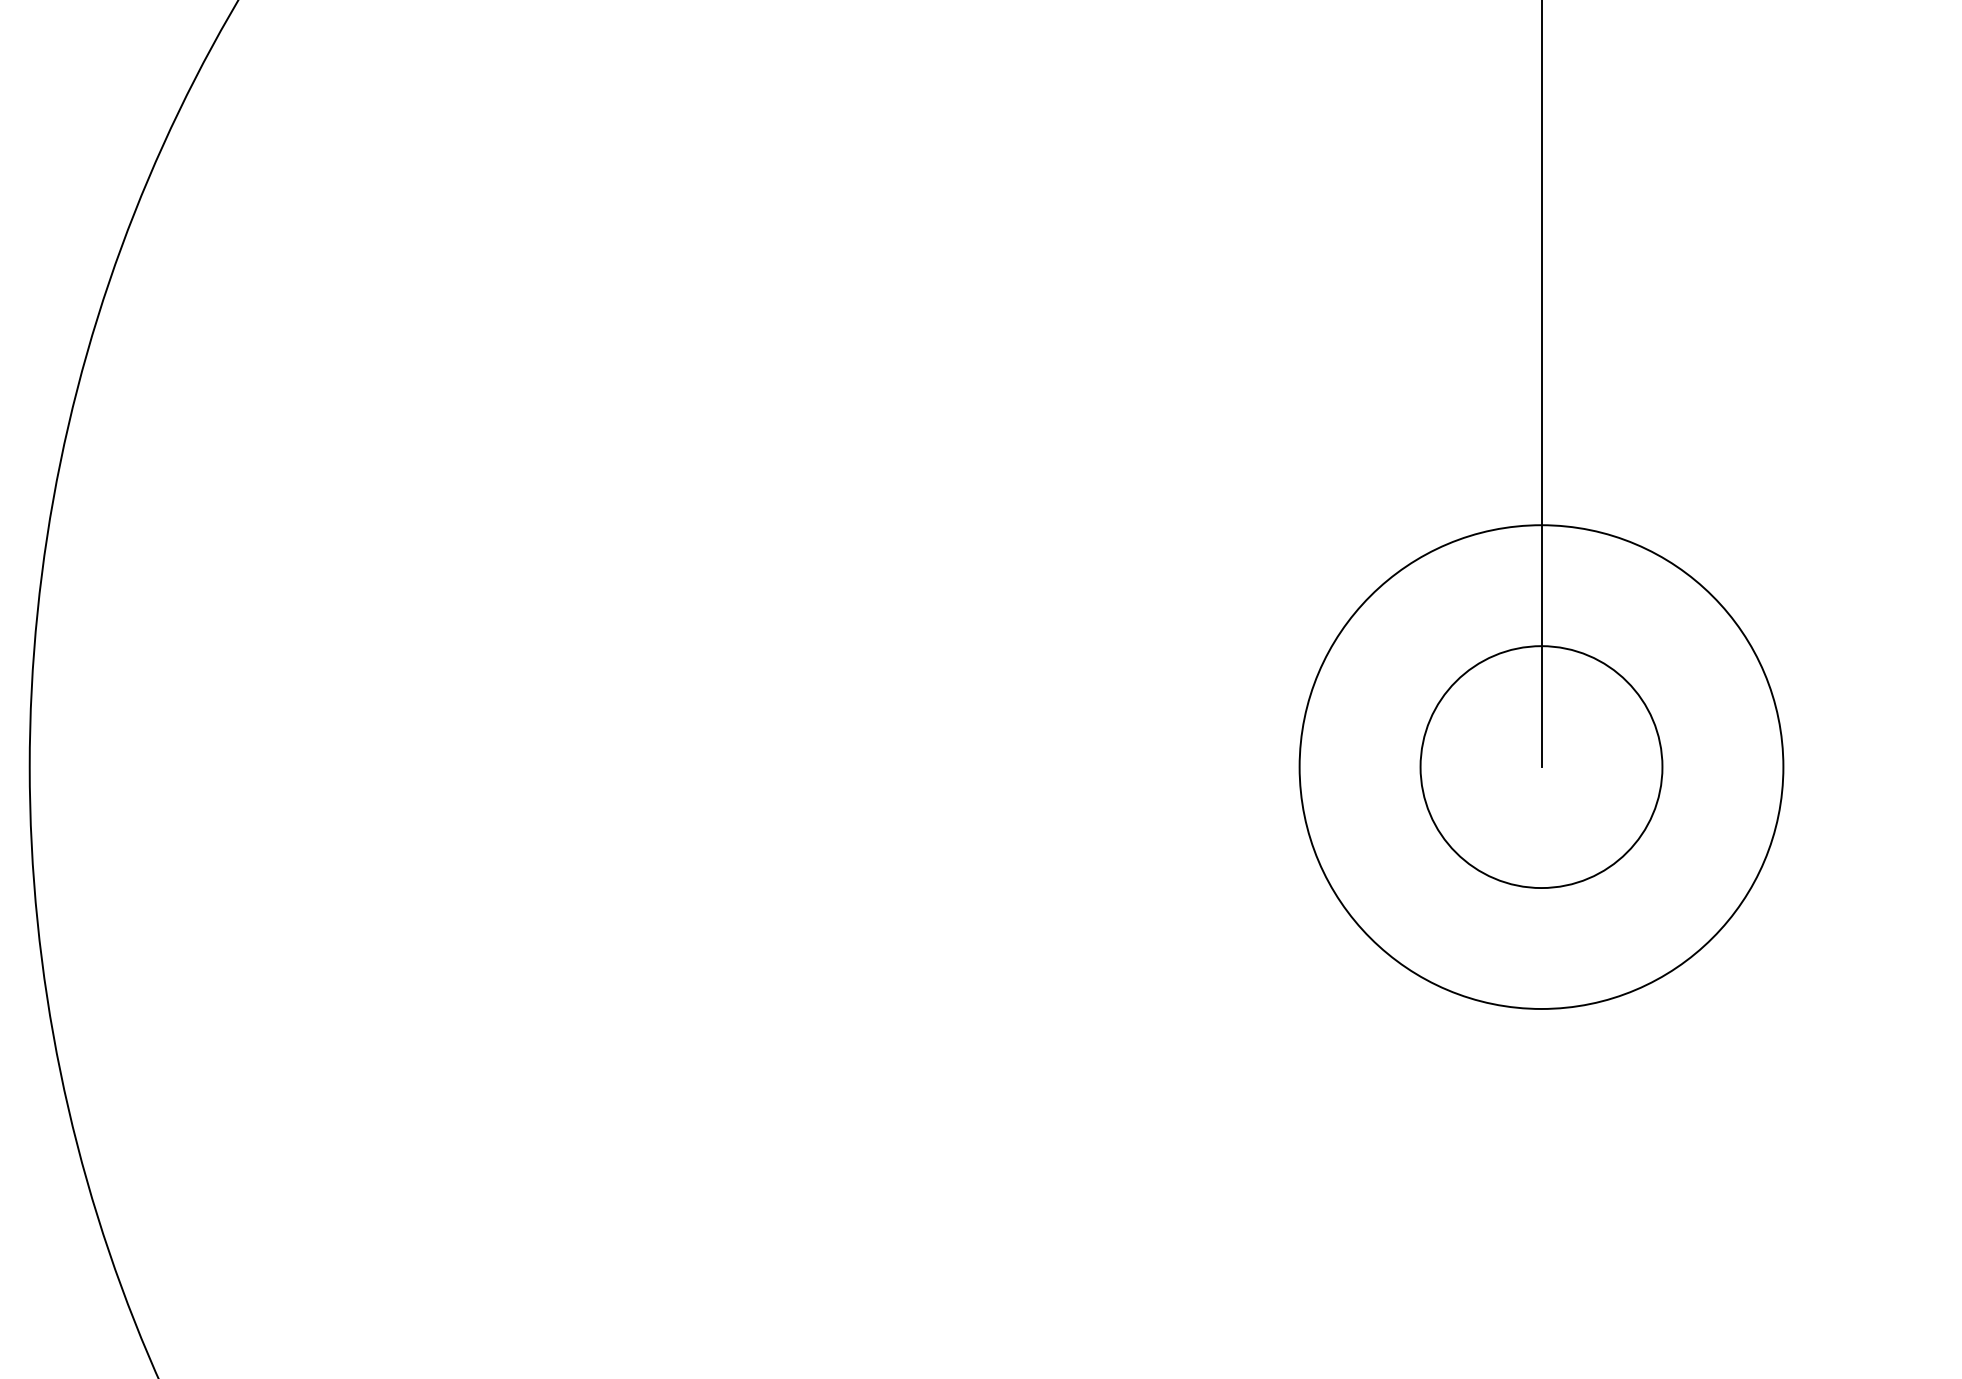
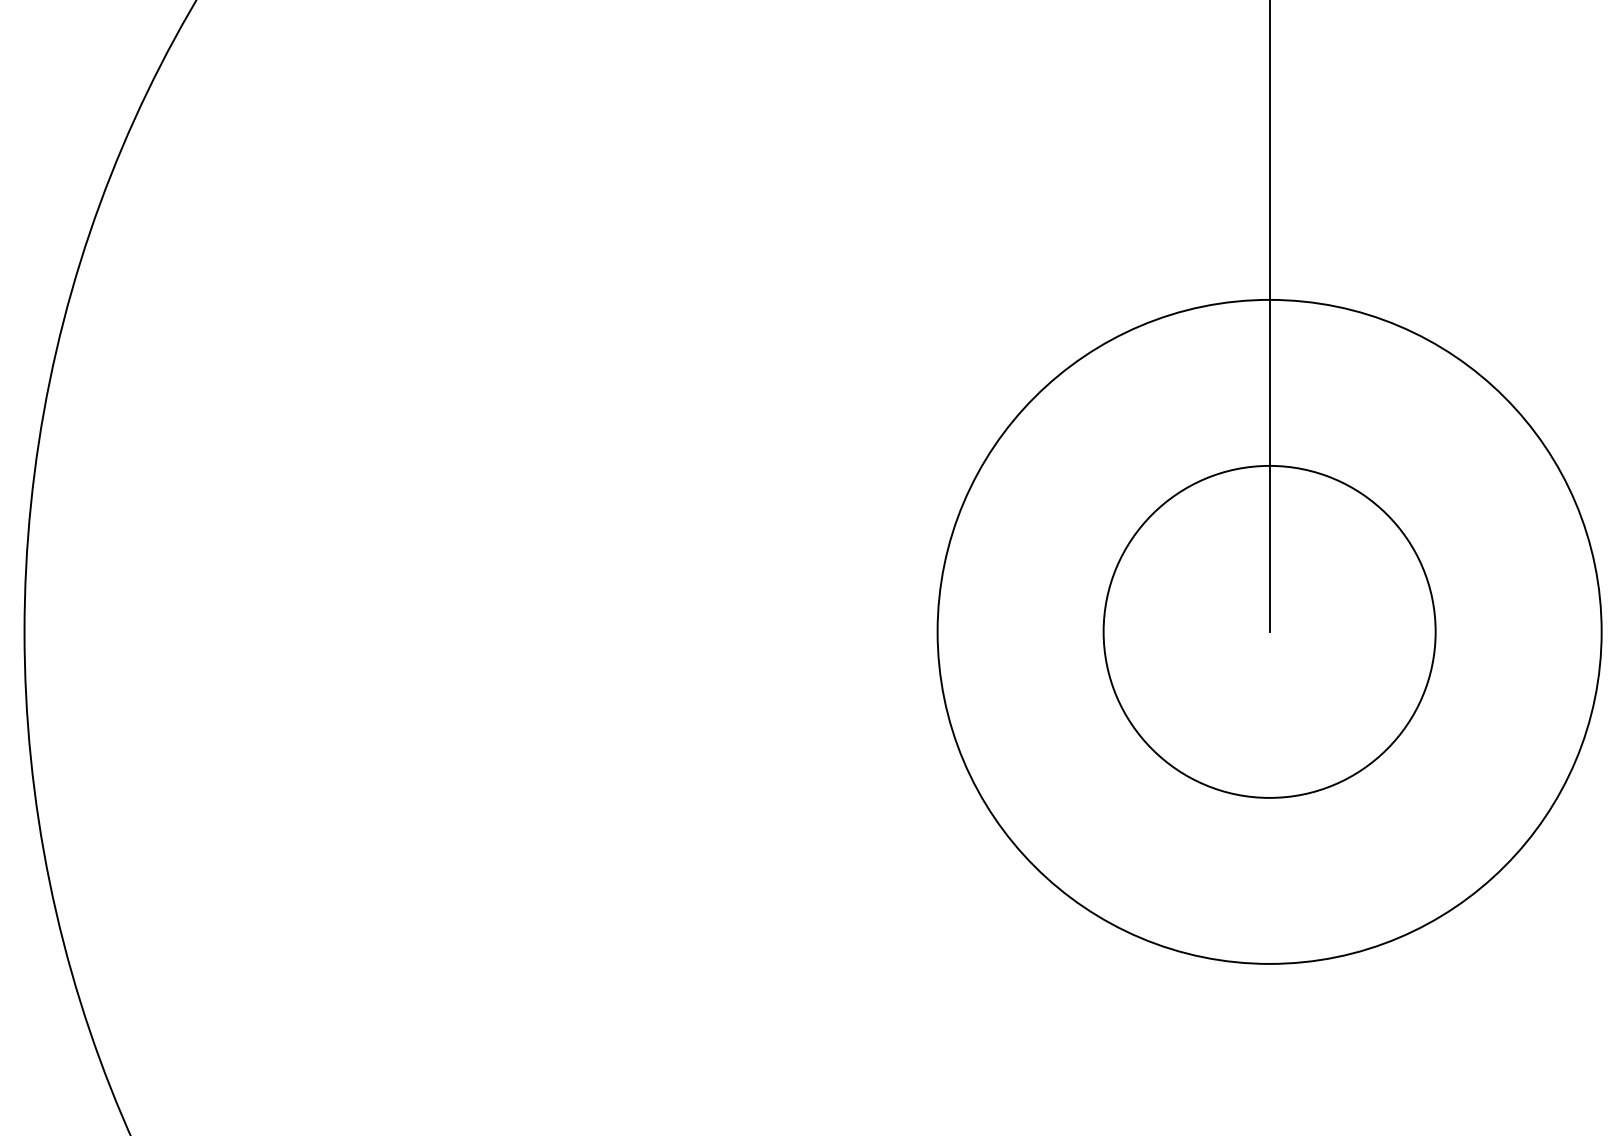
circle: (1541, 766) -> (1269, 631), size x1.67
circle: (1541, 766) -> (1269, 631), size x1.67

